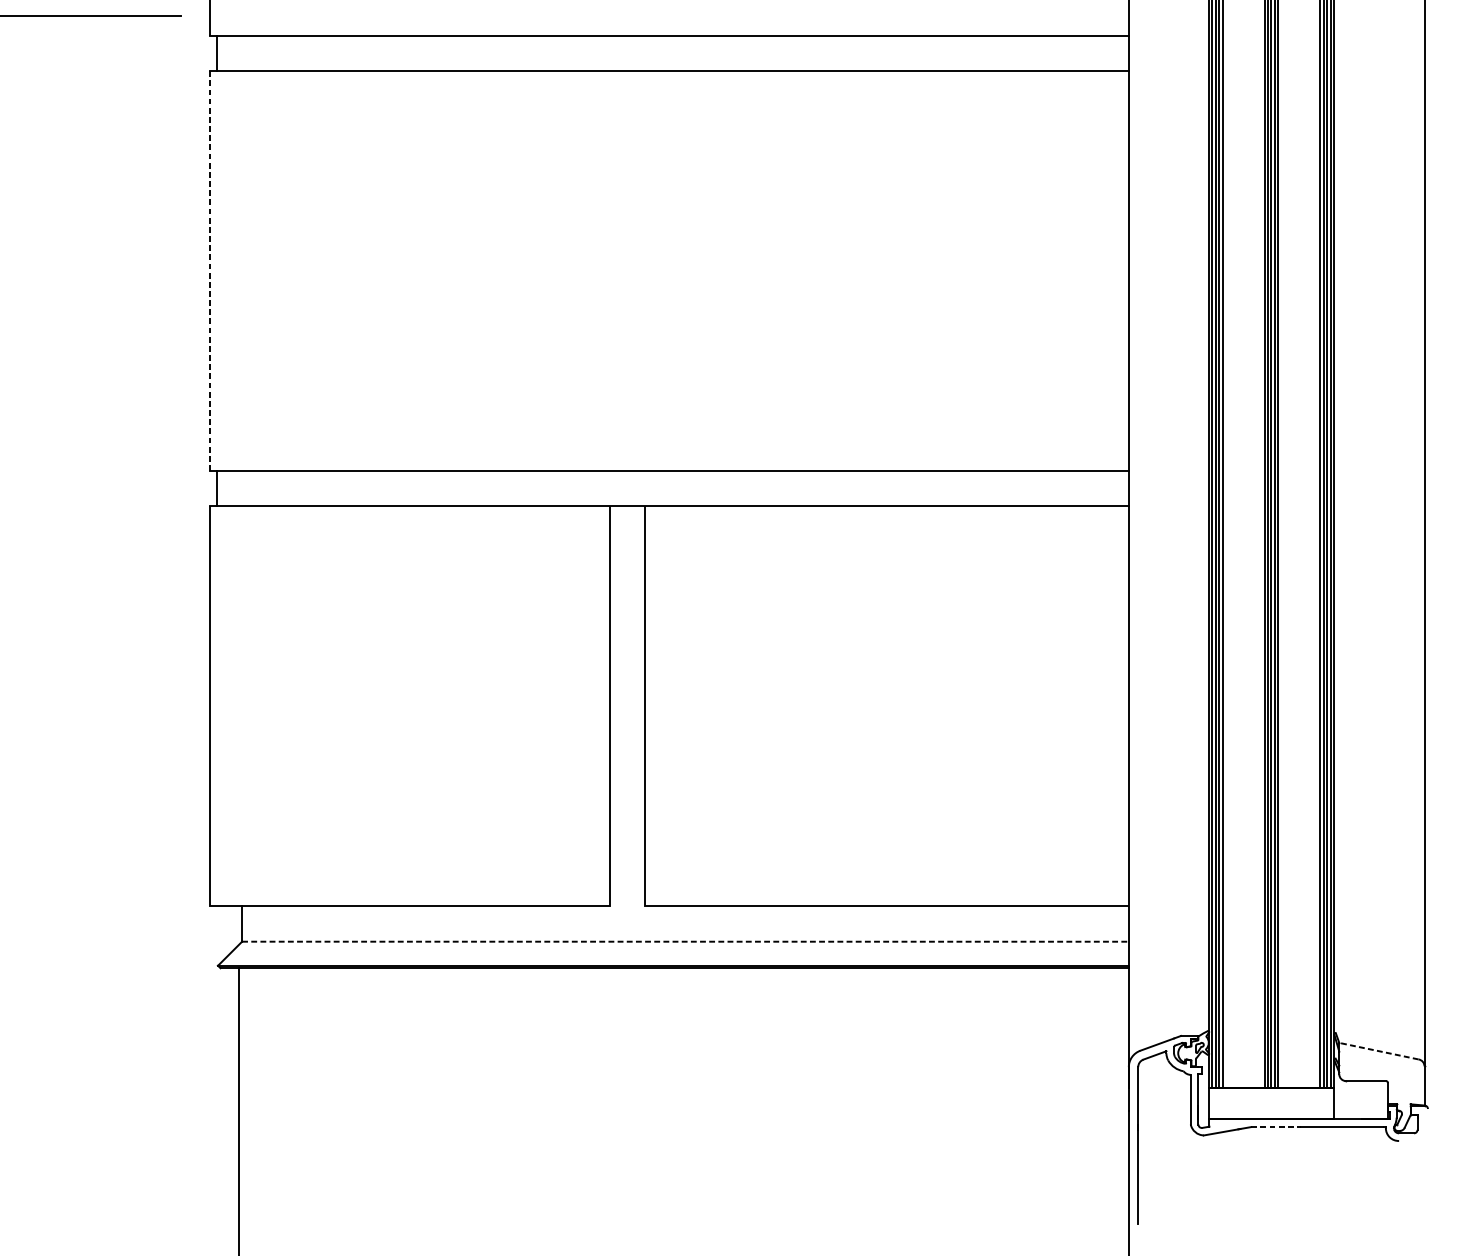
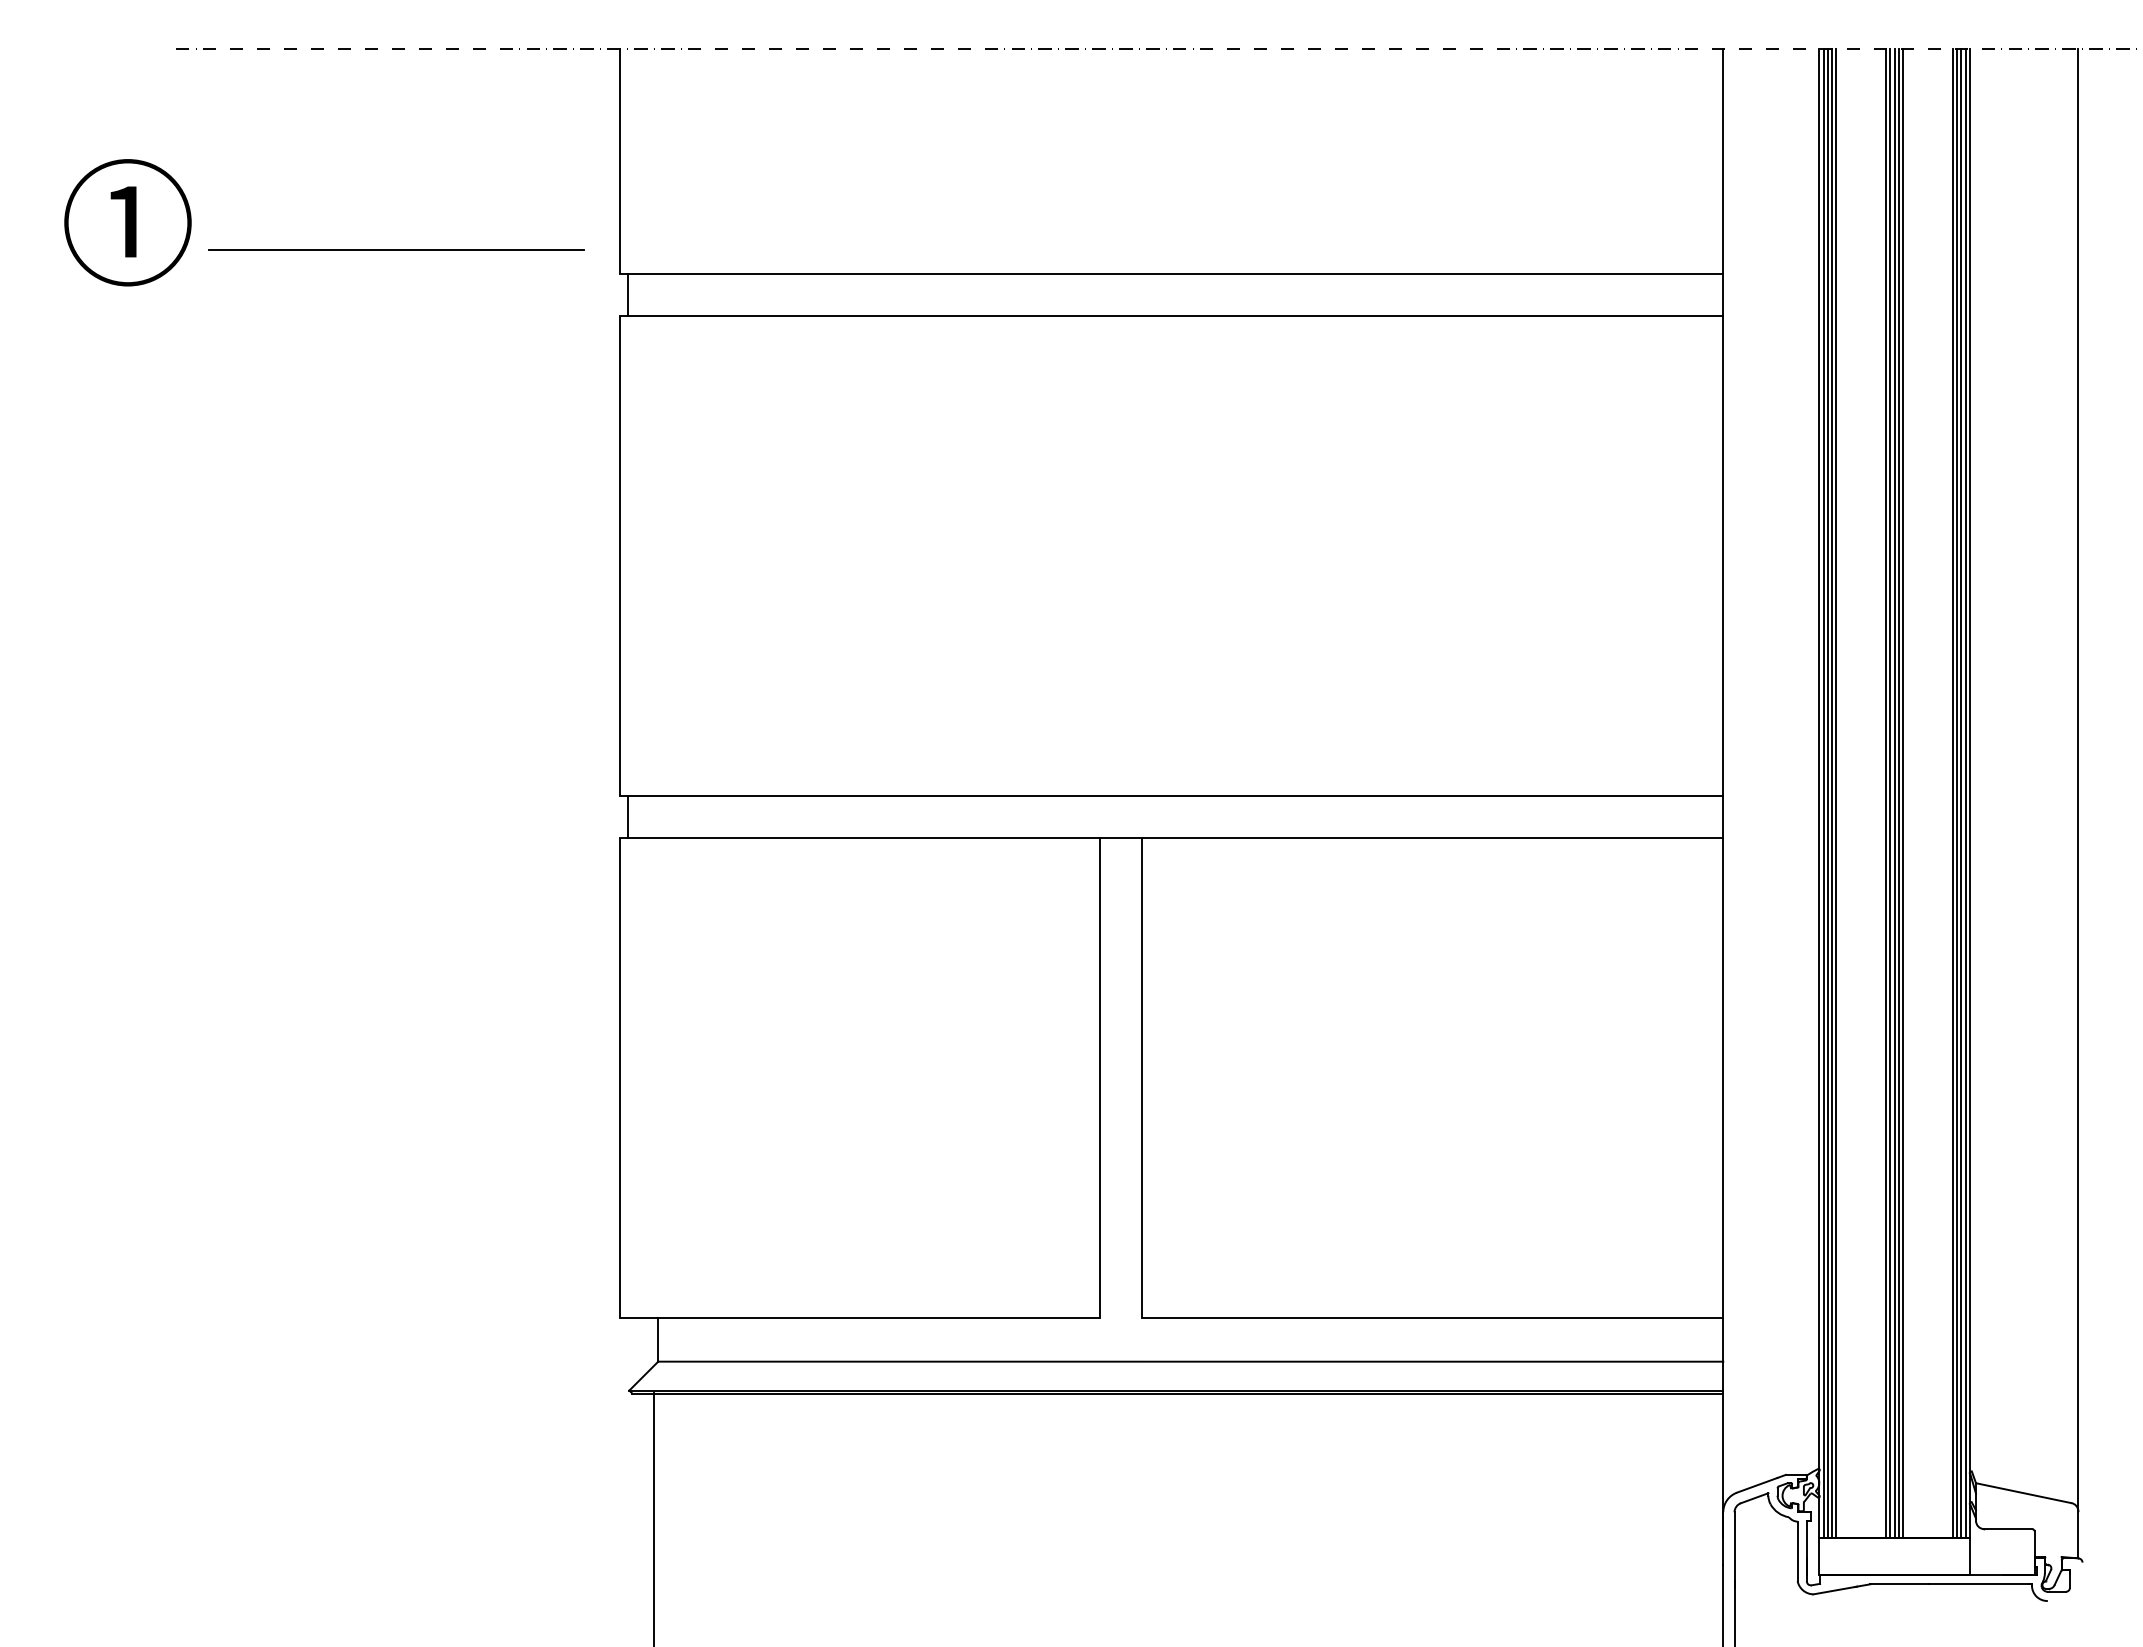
line: (209, 270) -> (619, 555), dashed -> solid
line: (686, 941) -> (1191, 1361), dashed -> solid
line: (1378, 1051) -> (2023, 1493), dashed -> solid
line: (1275, 1127) -> (1899, 1584), dashed -> solid

